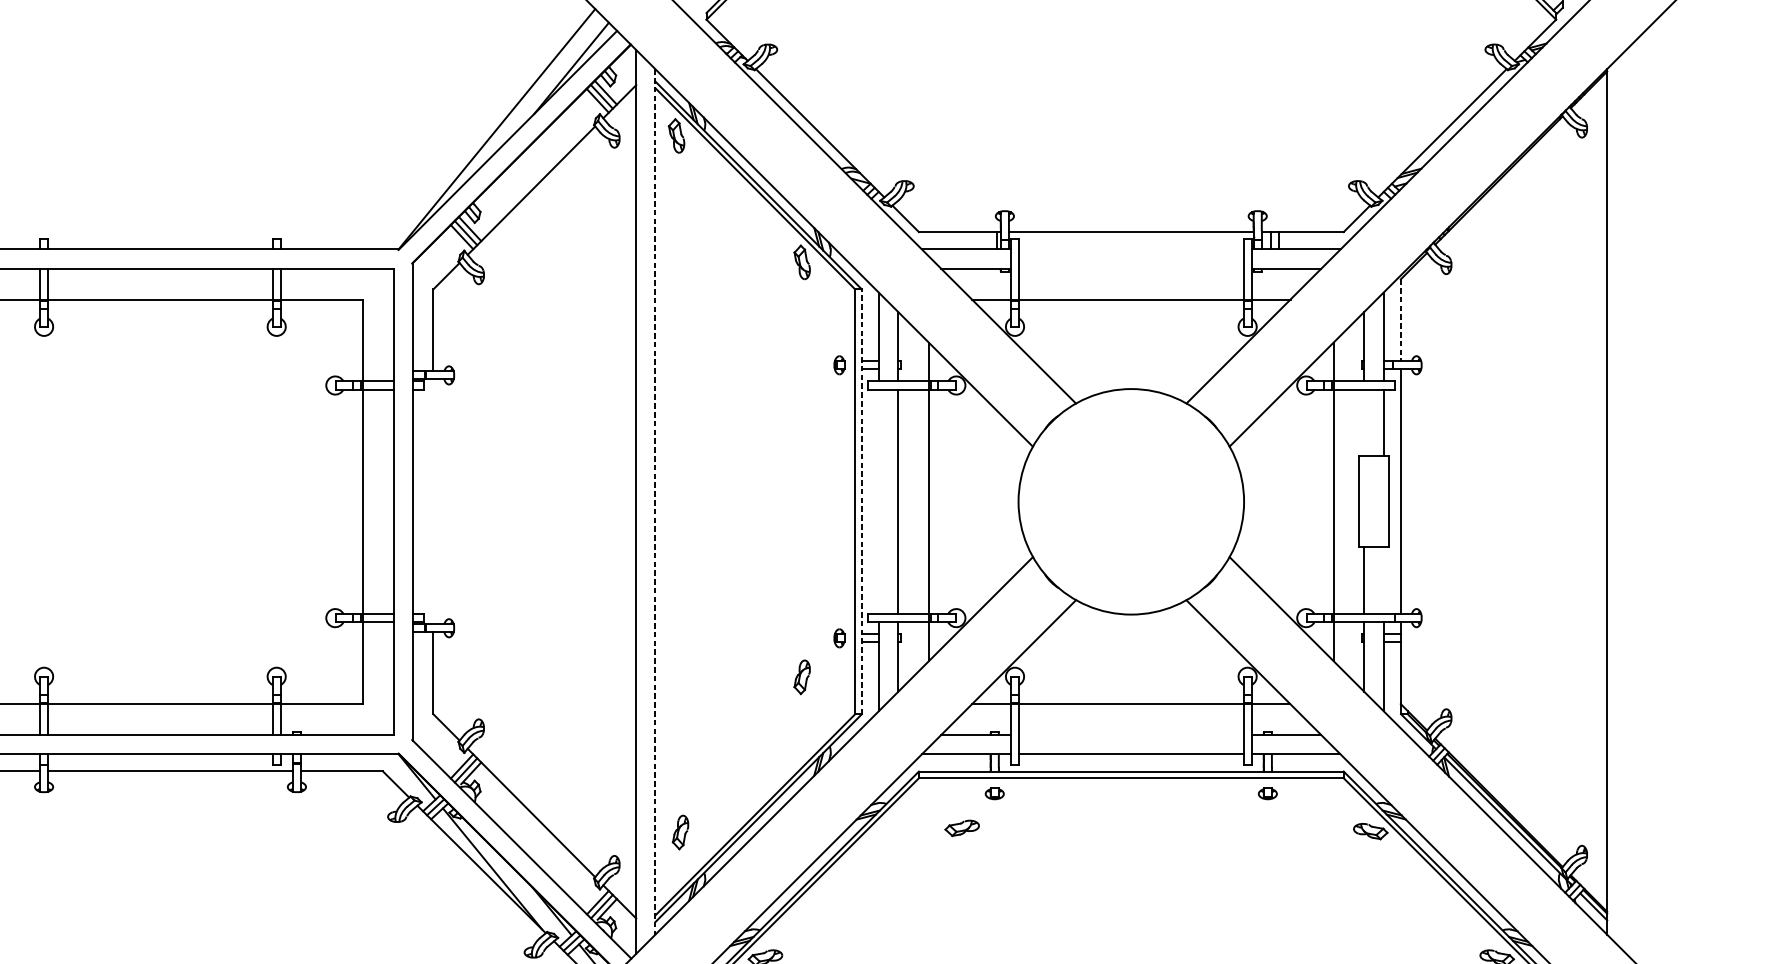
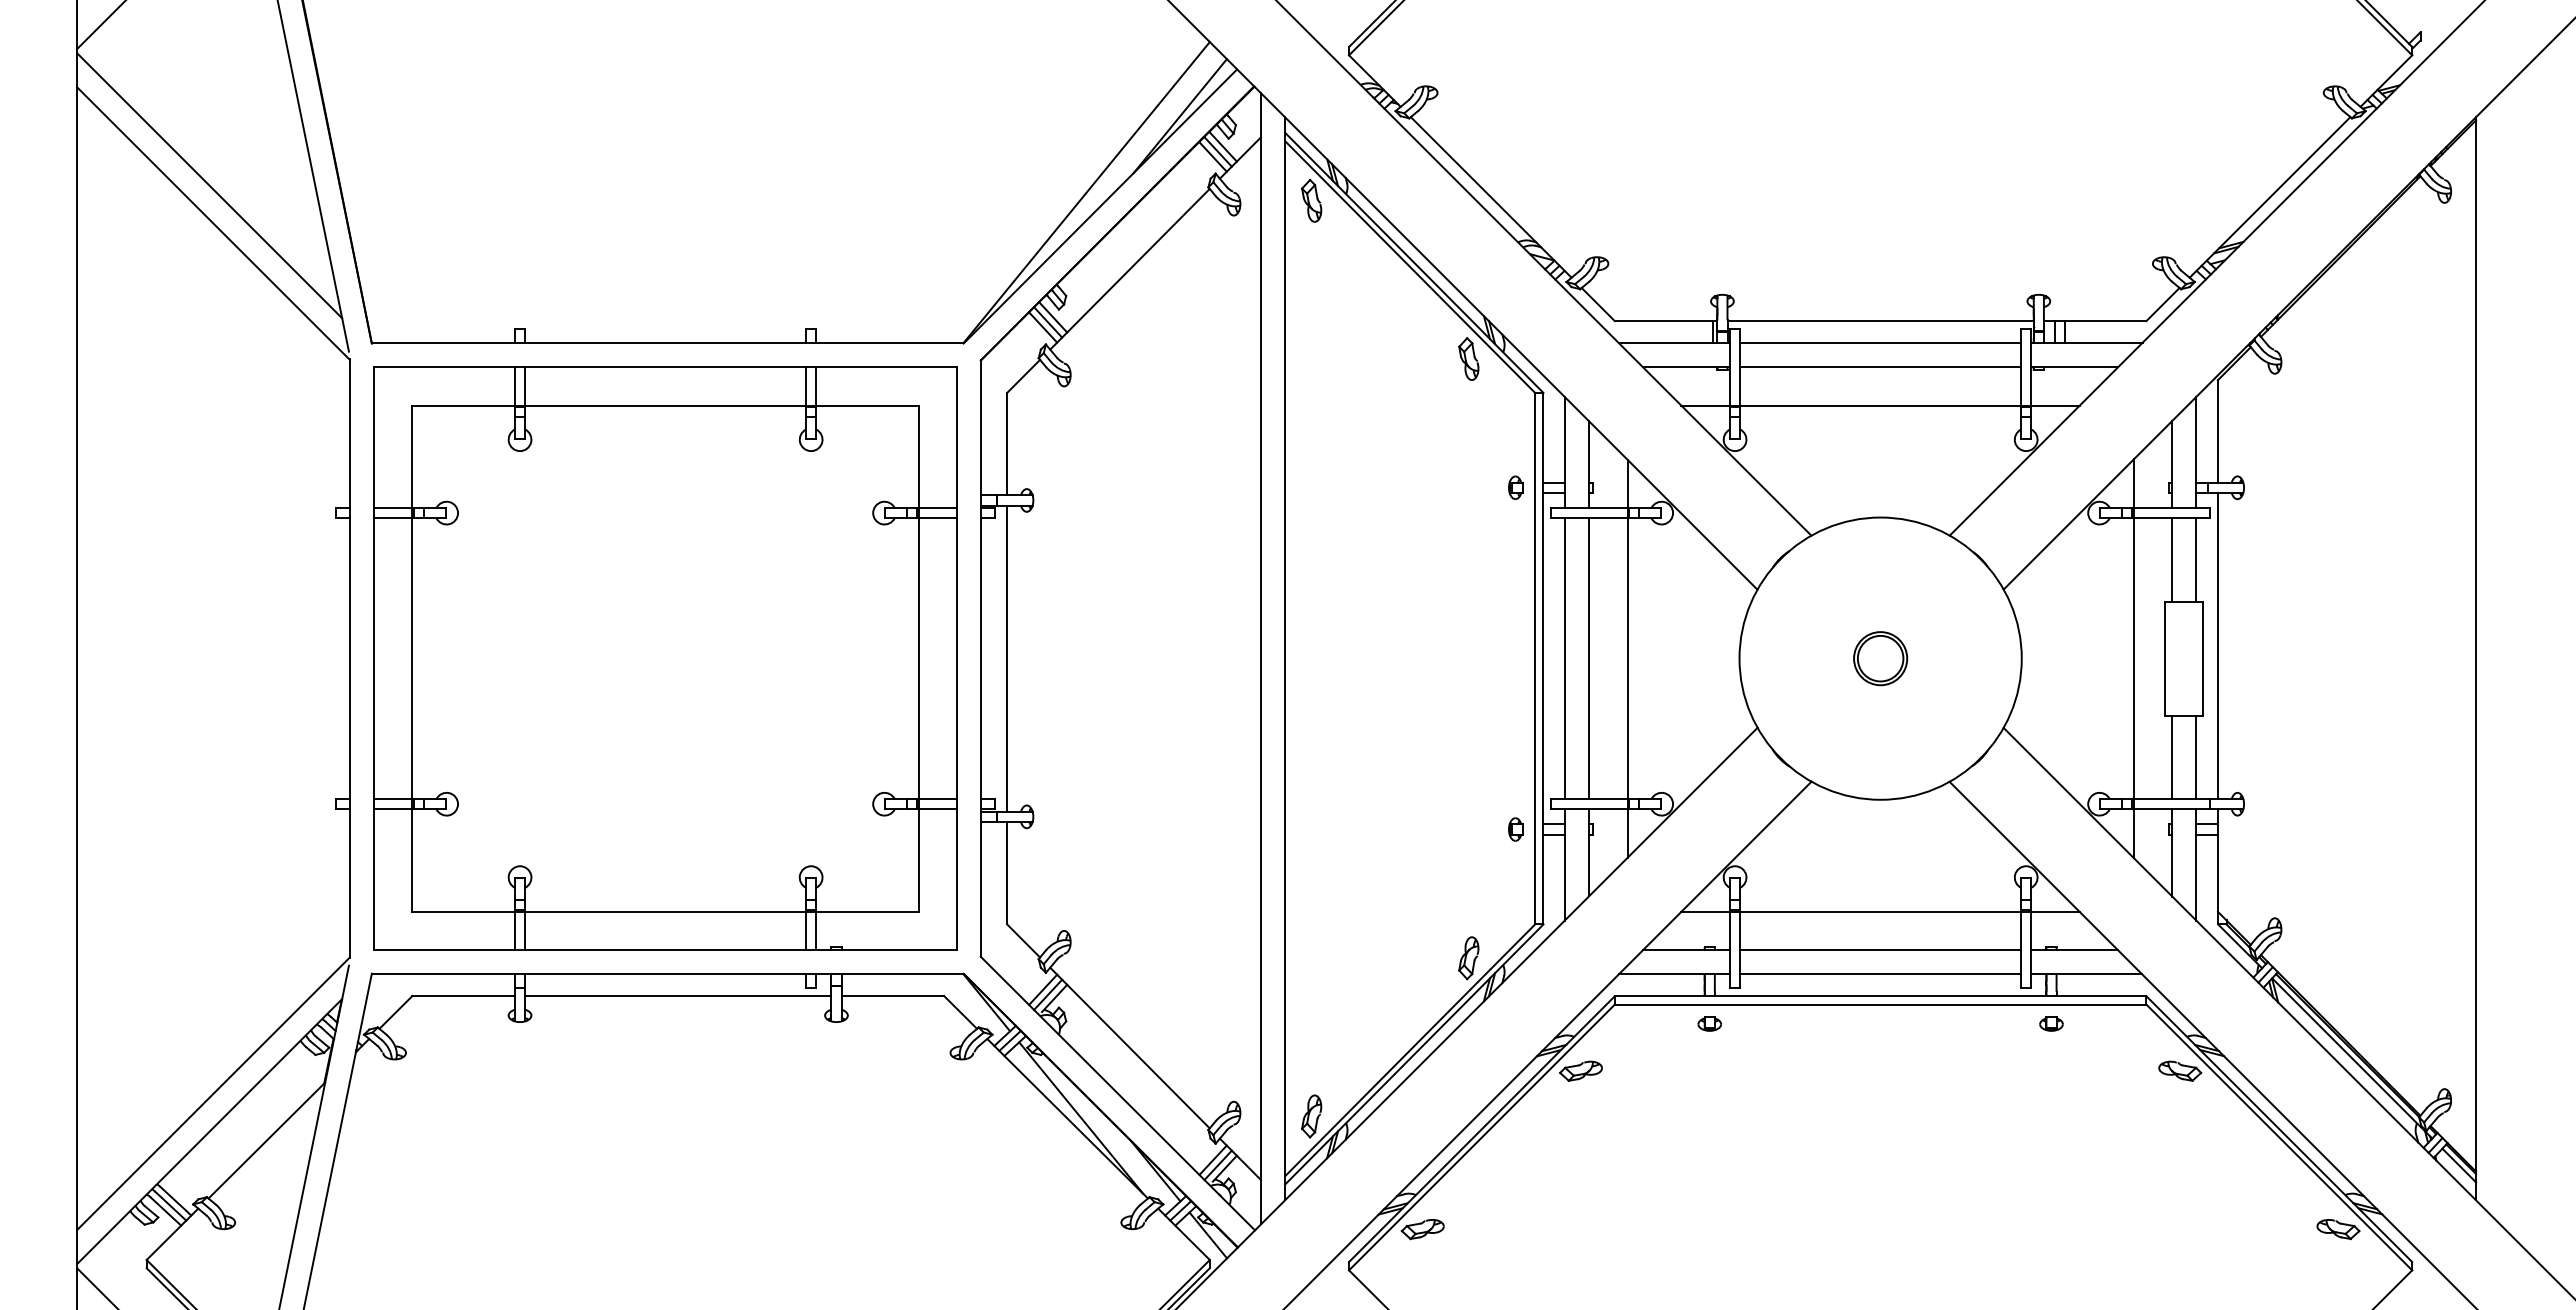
line: (1131, 249) -> (1880, 342), added
line: (1131, 268) -> (1880, 366), added
line: (1400, 320) -> (2217, 431), dashed -> solid
line: (1364, 422) -> (2172, 559), added
line: (433, 501) -> (1007, 658), added
line: (861, 501) -> (1543, 658), dashed -> solid
line: (878, 501) -> (1564, 658), added
part: (1131, 501) -> (1880, 658), added
line: (655, 502) -> (1285, 659), dashed -> solid
line: (1383, 580) -> (2196, 757), added
part: (801, 677) -> (1468, 958), moved
line: (1131, 735) -> (1880, 950), added
part: (961, 827) -> (1580, 1070), moved
part: (680, 832) -> (1311, 1116), moved

